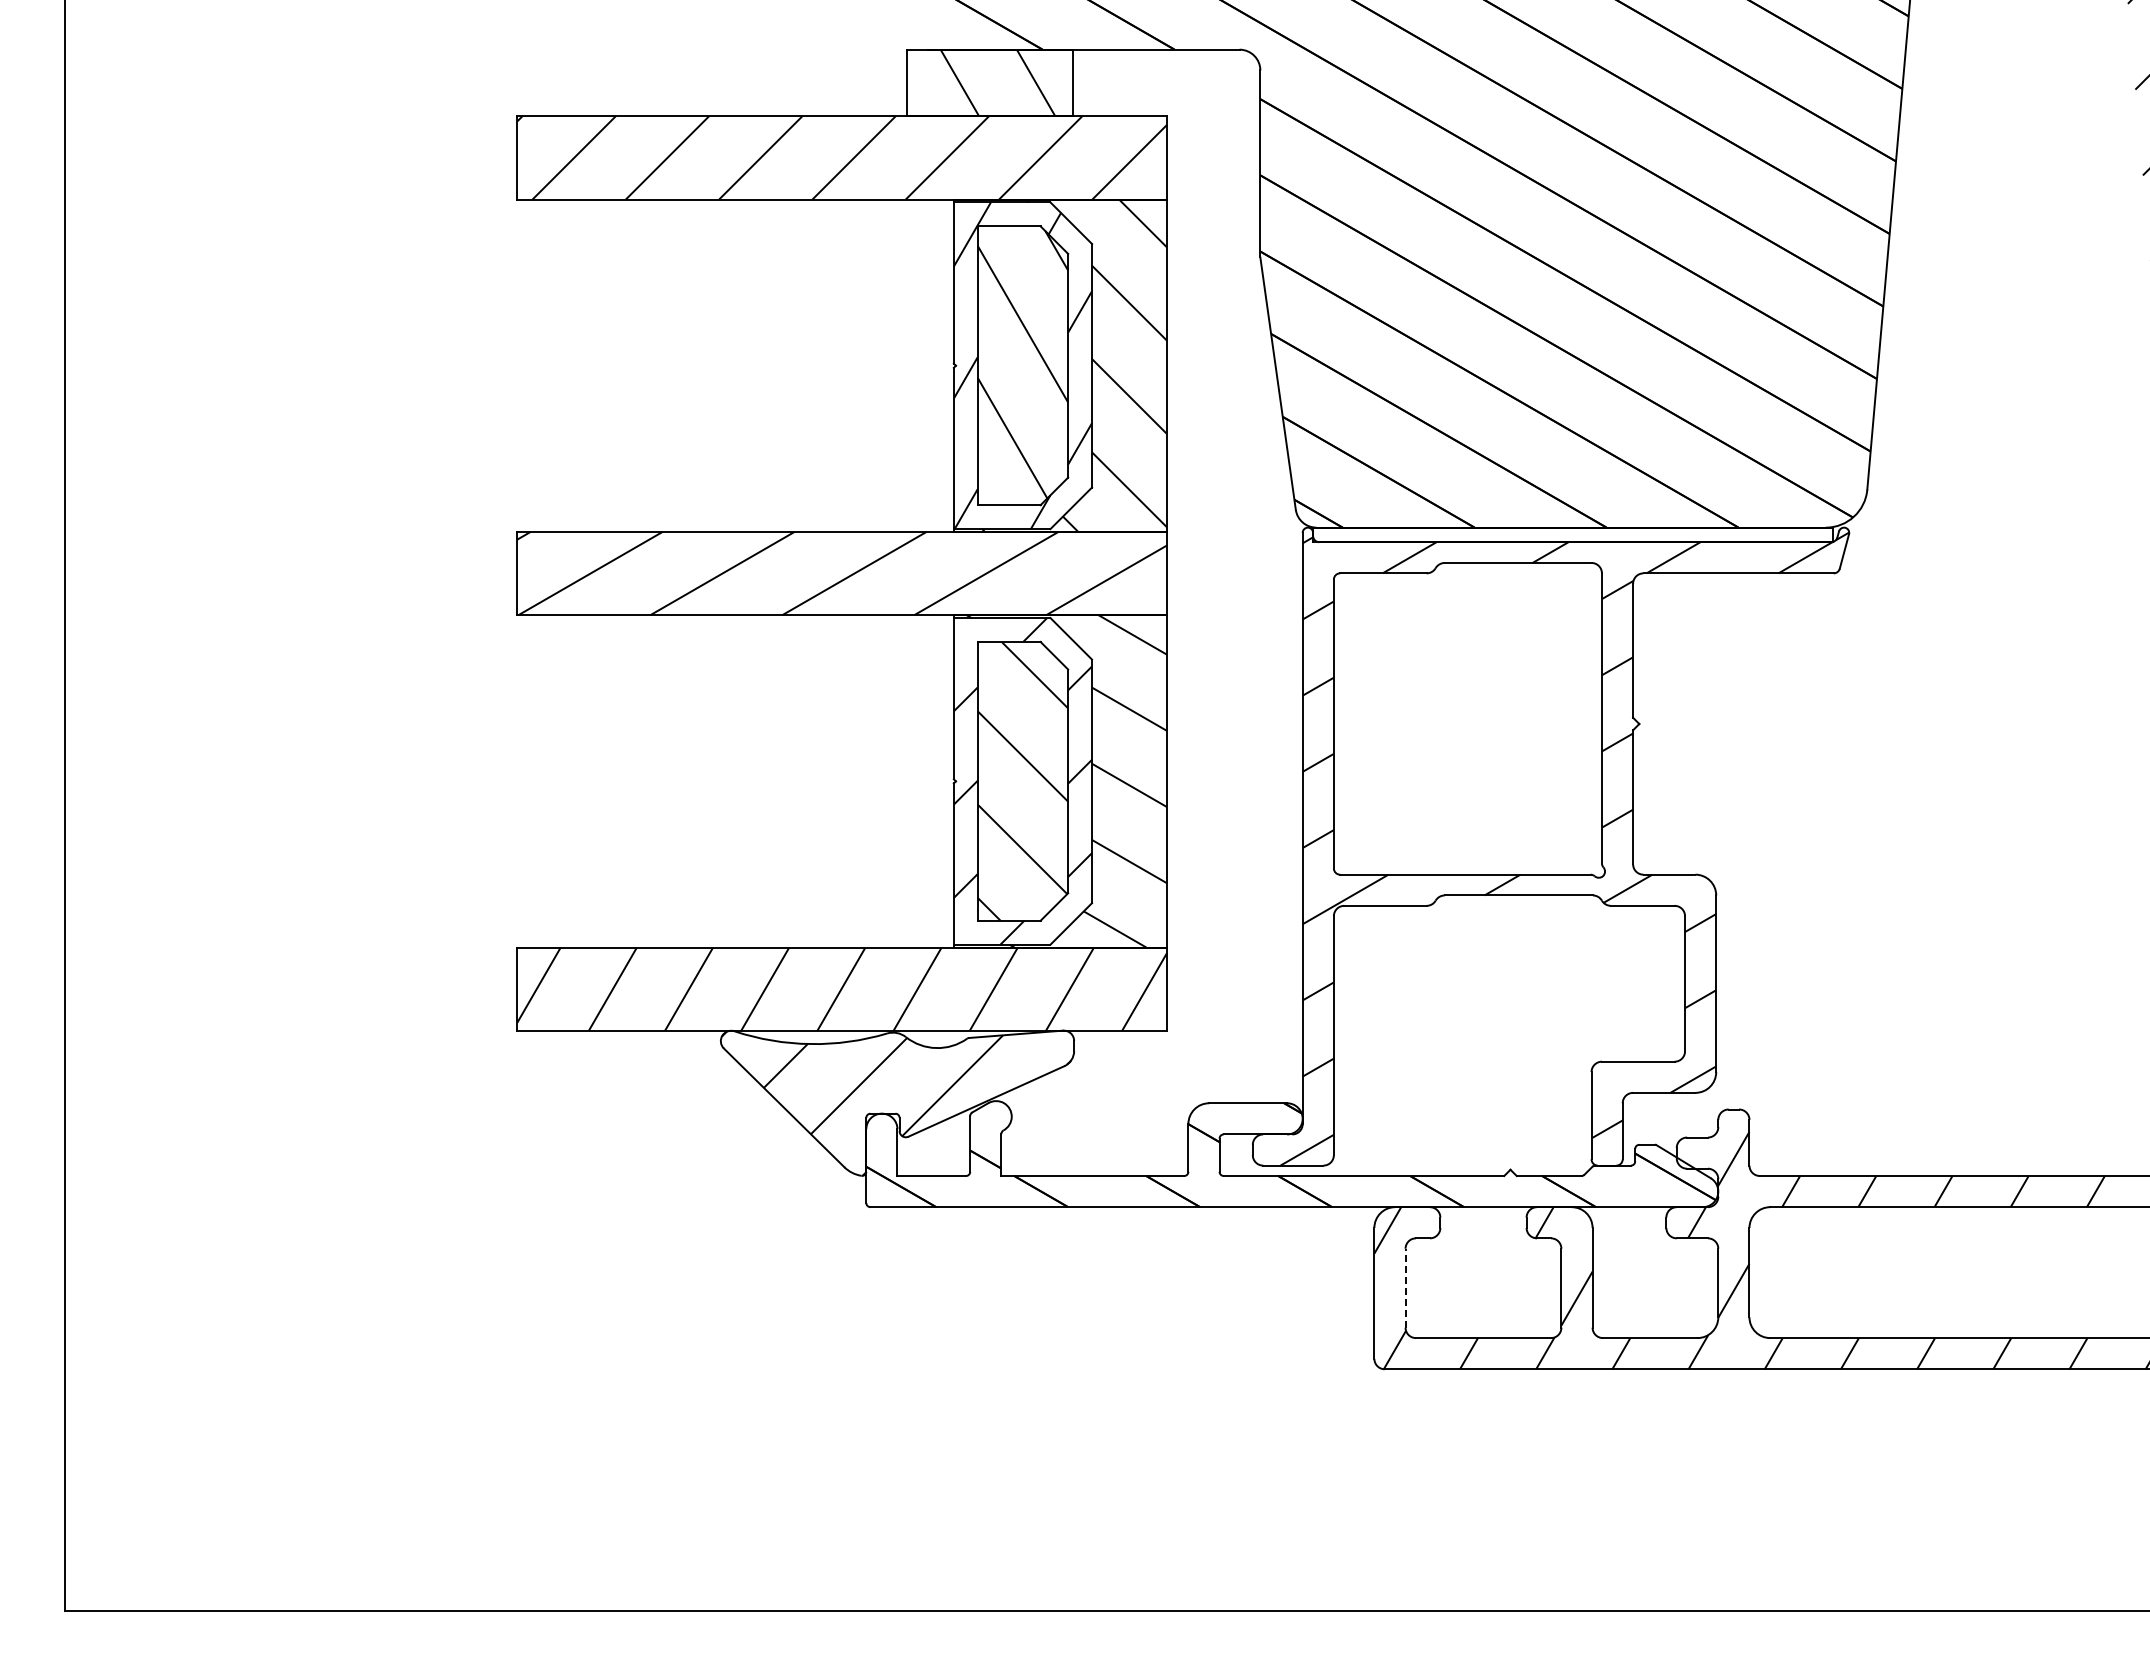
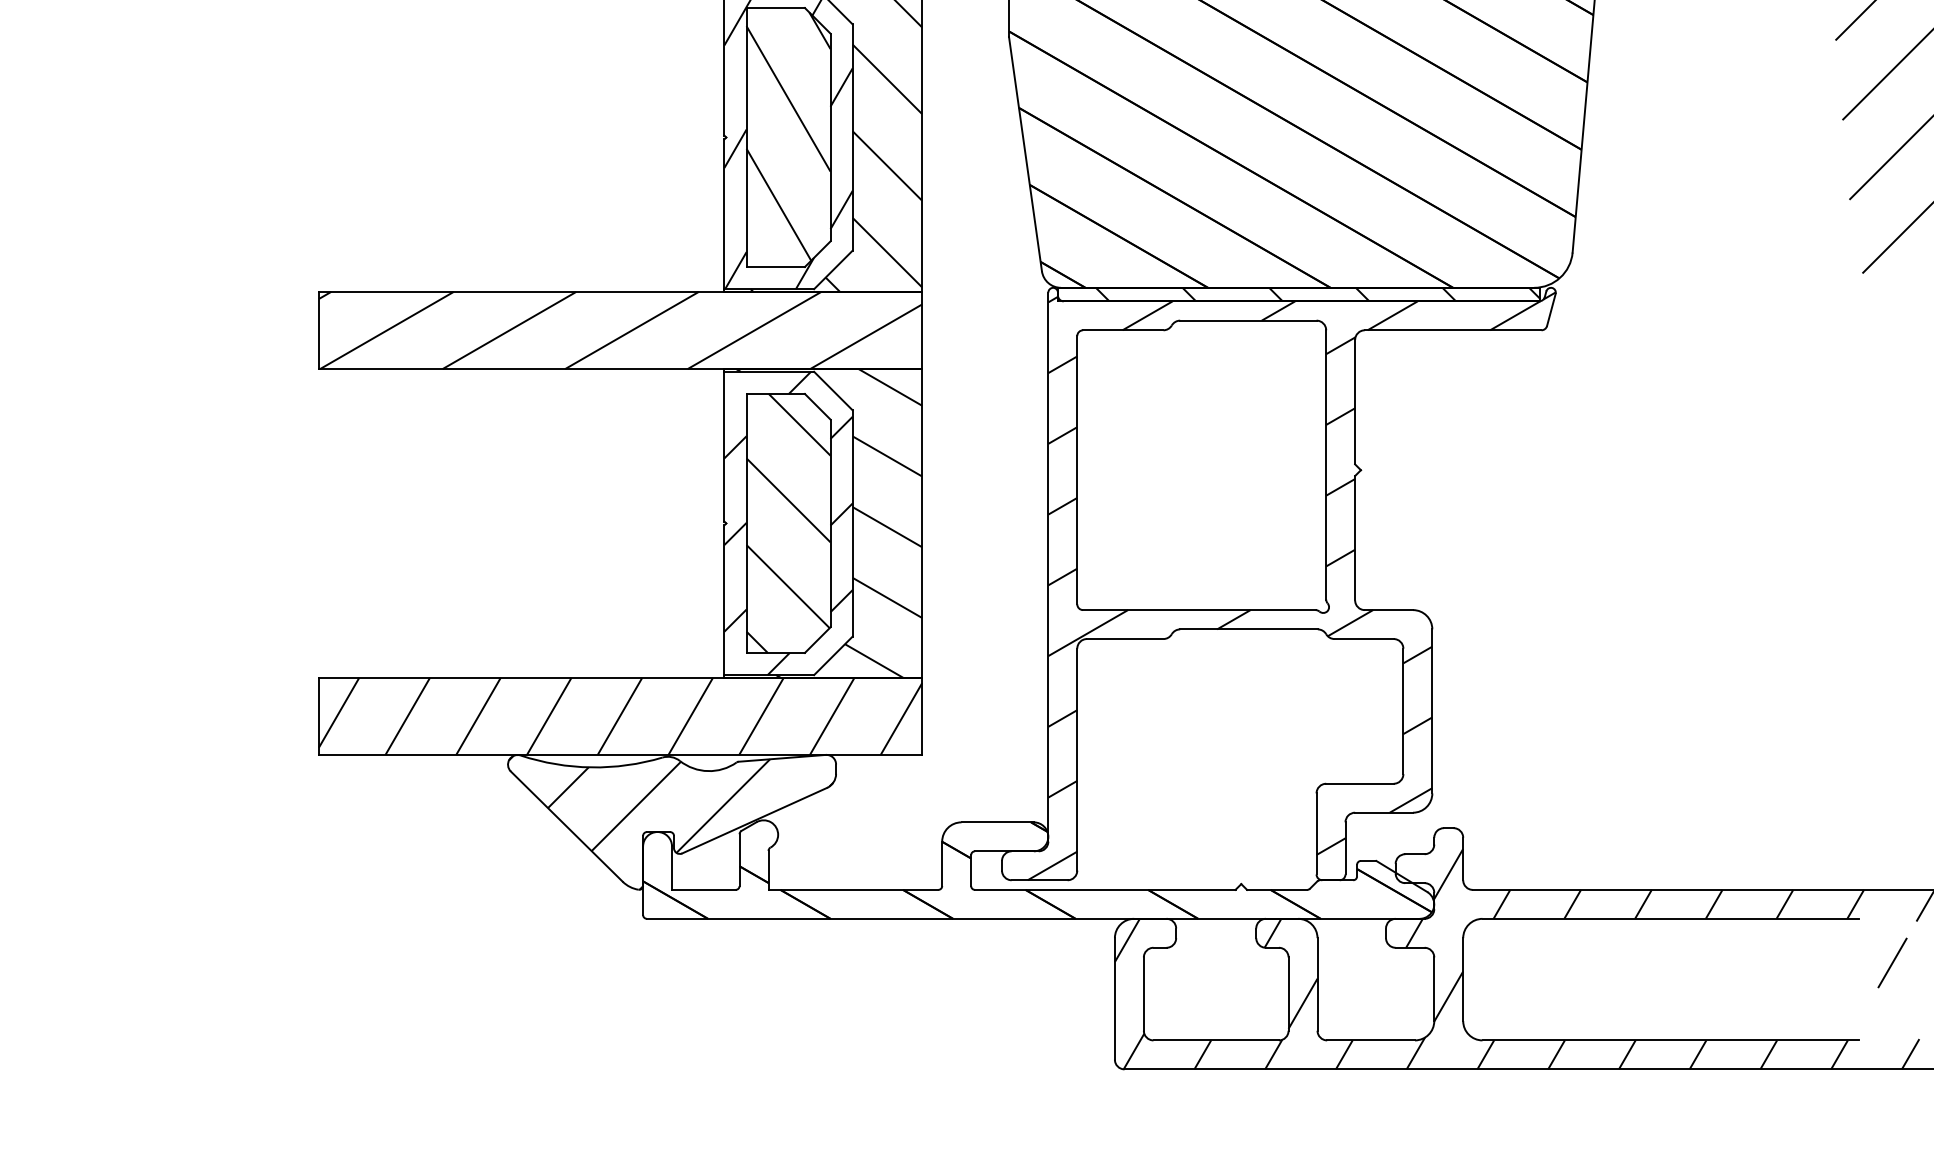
hatch: (1592, 534) -> (1317, 294), added
line: (1405, 1287) -> (1143, 993), dashed -> solid

